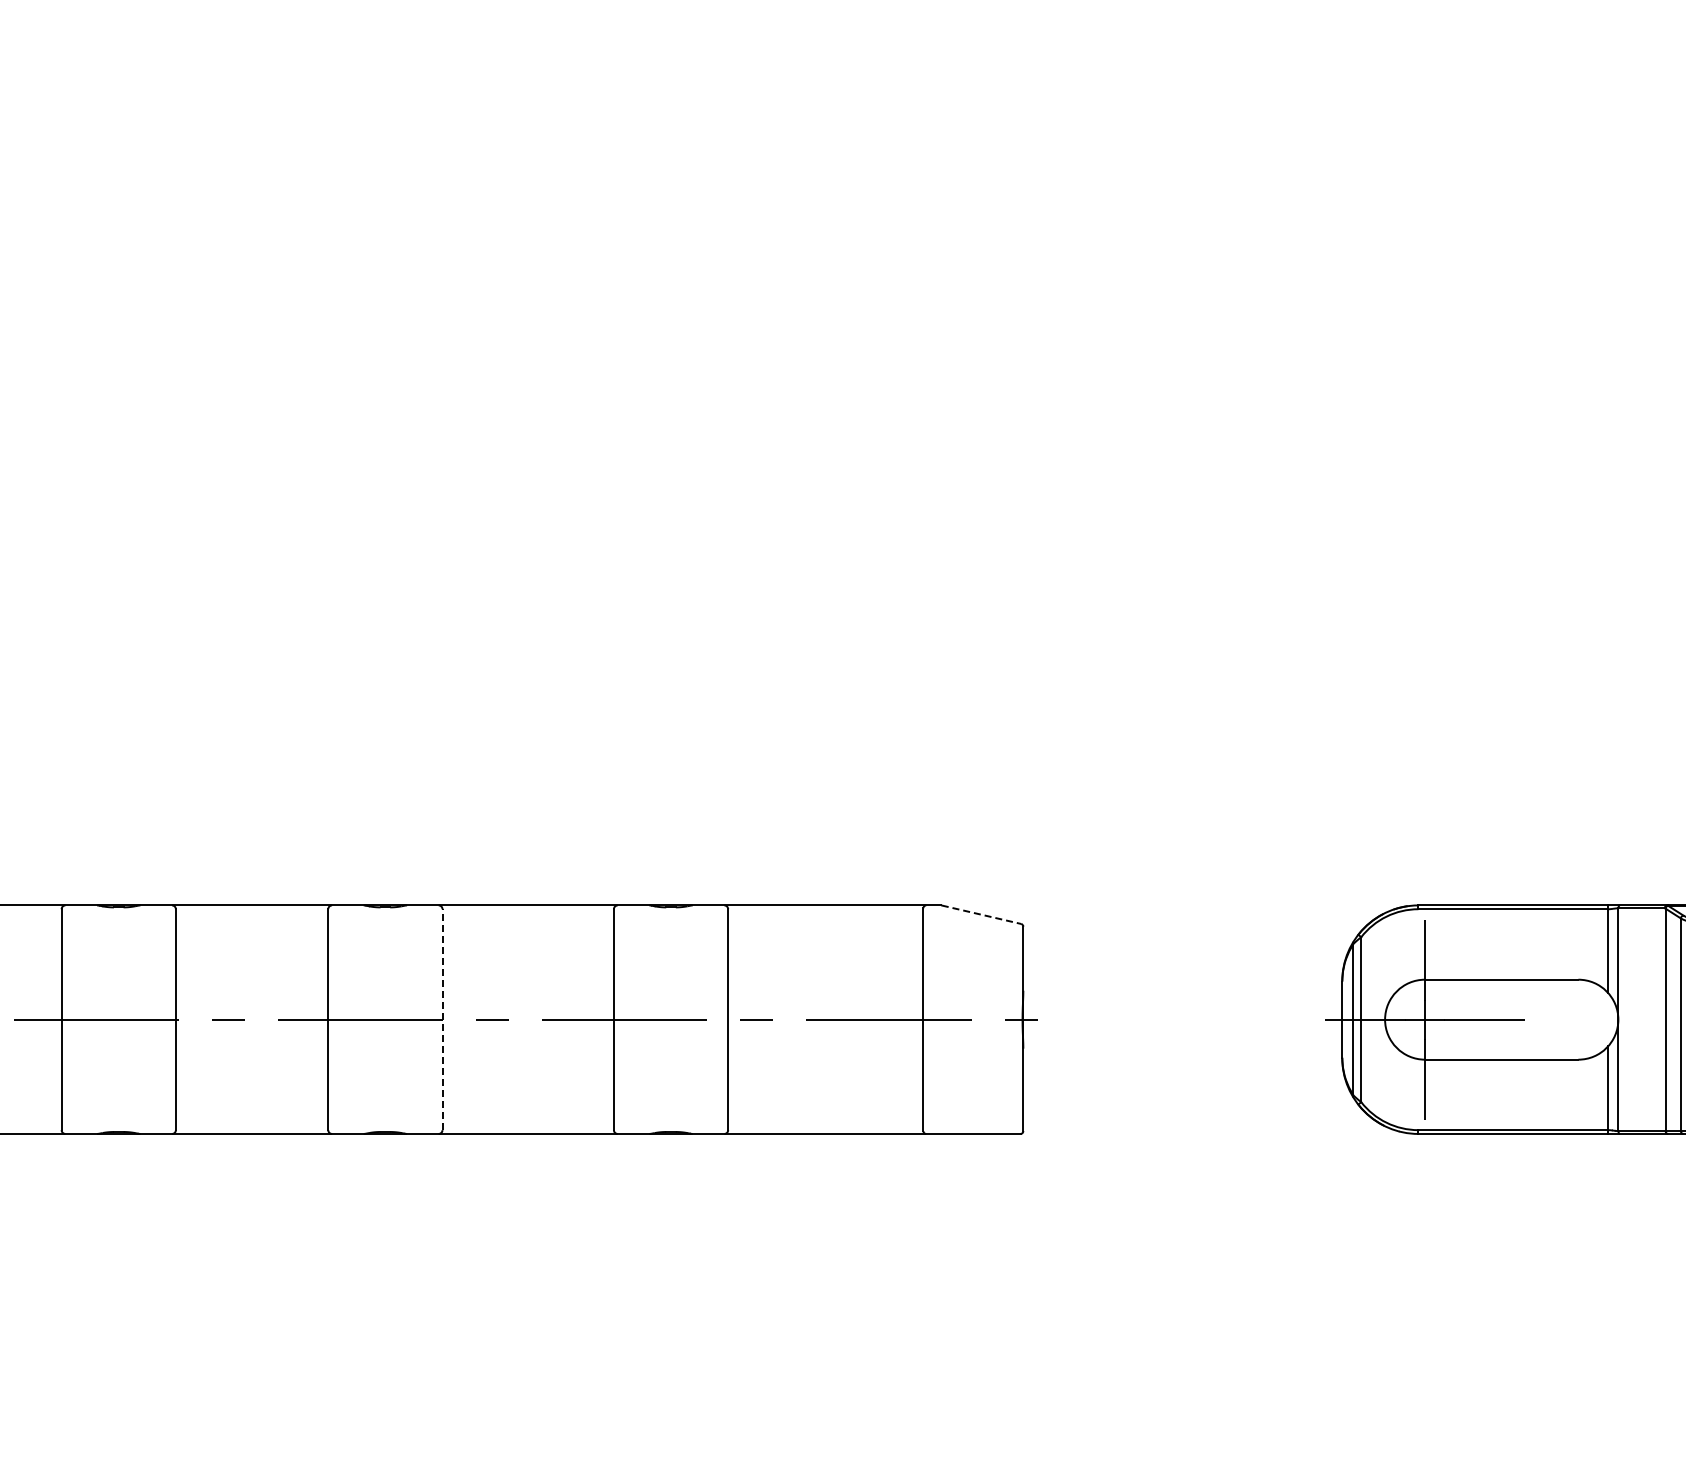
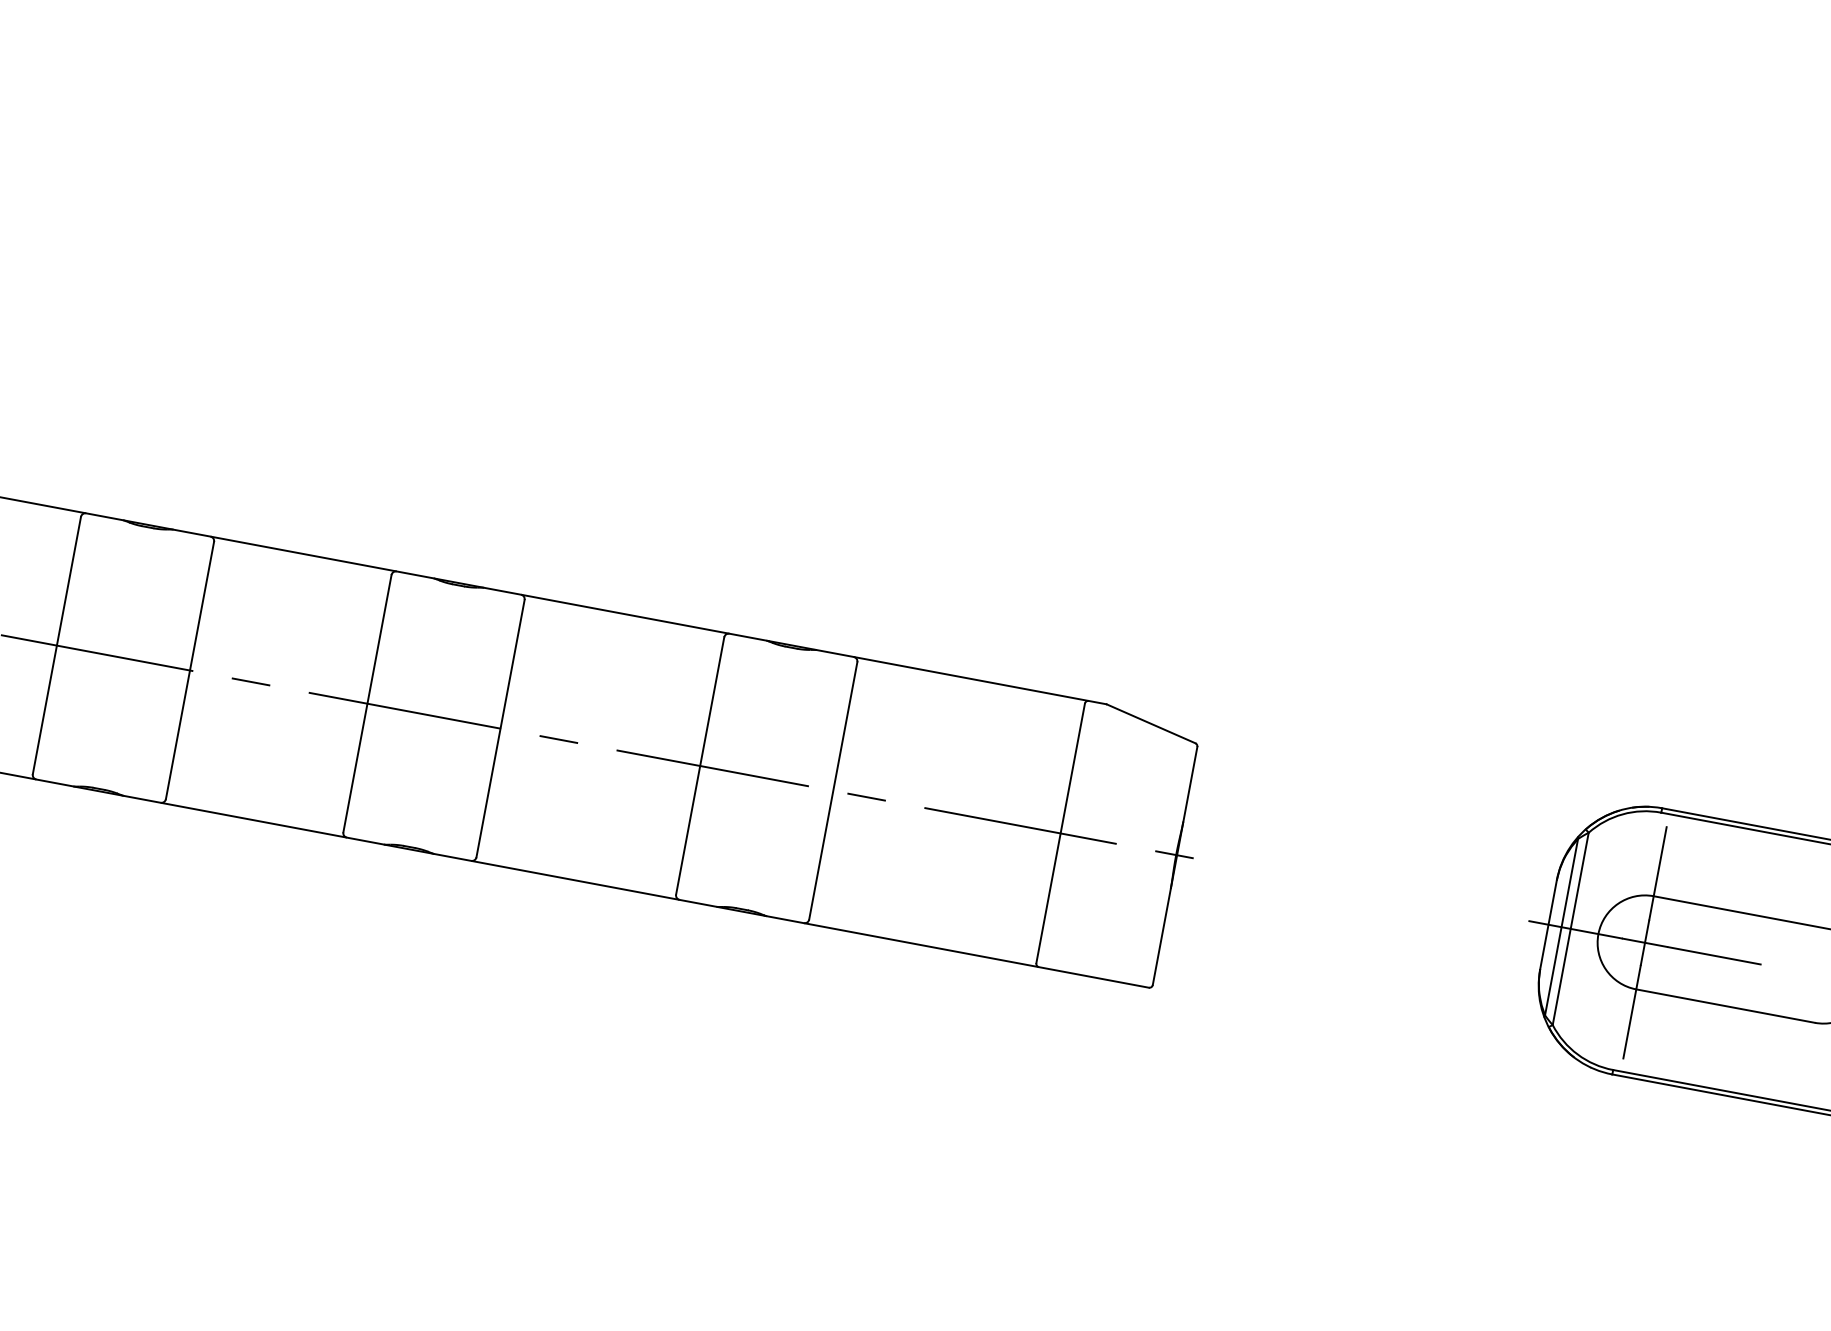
line: (981, 914) -> (1151, 723), dashed -> solid
line: (442, 1019) -> (500, 728), dashed -> solid

